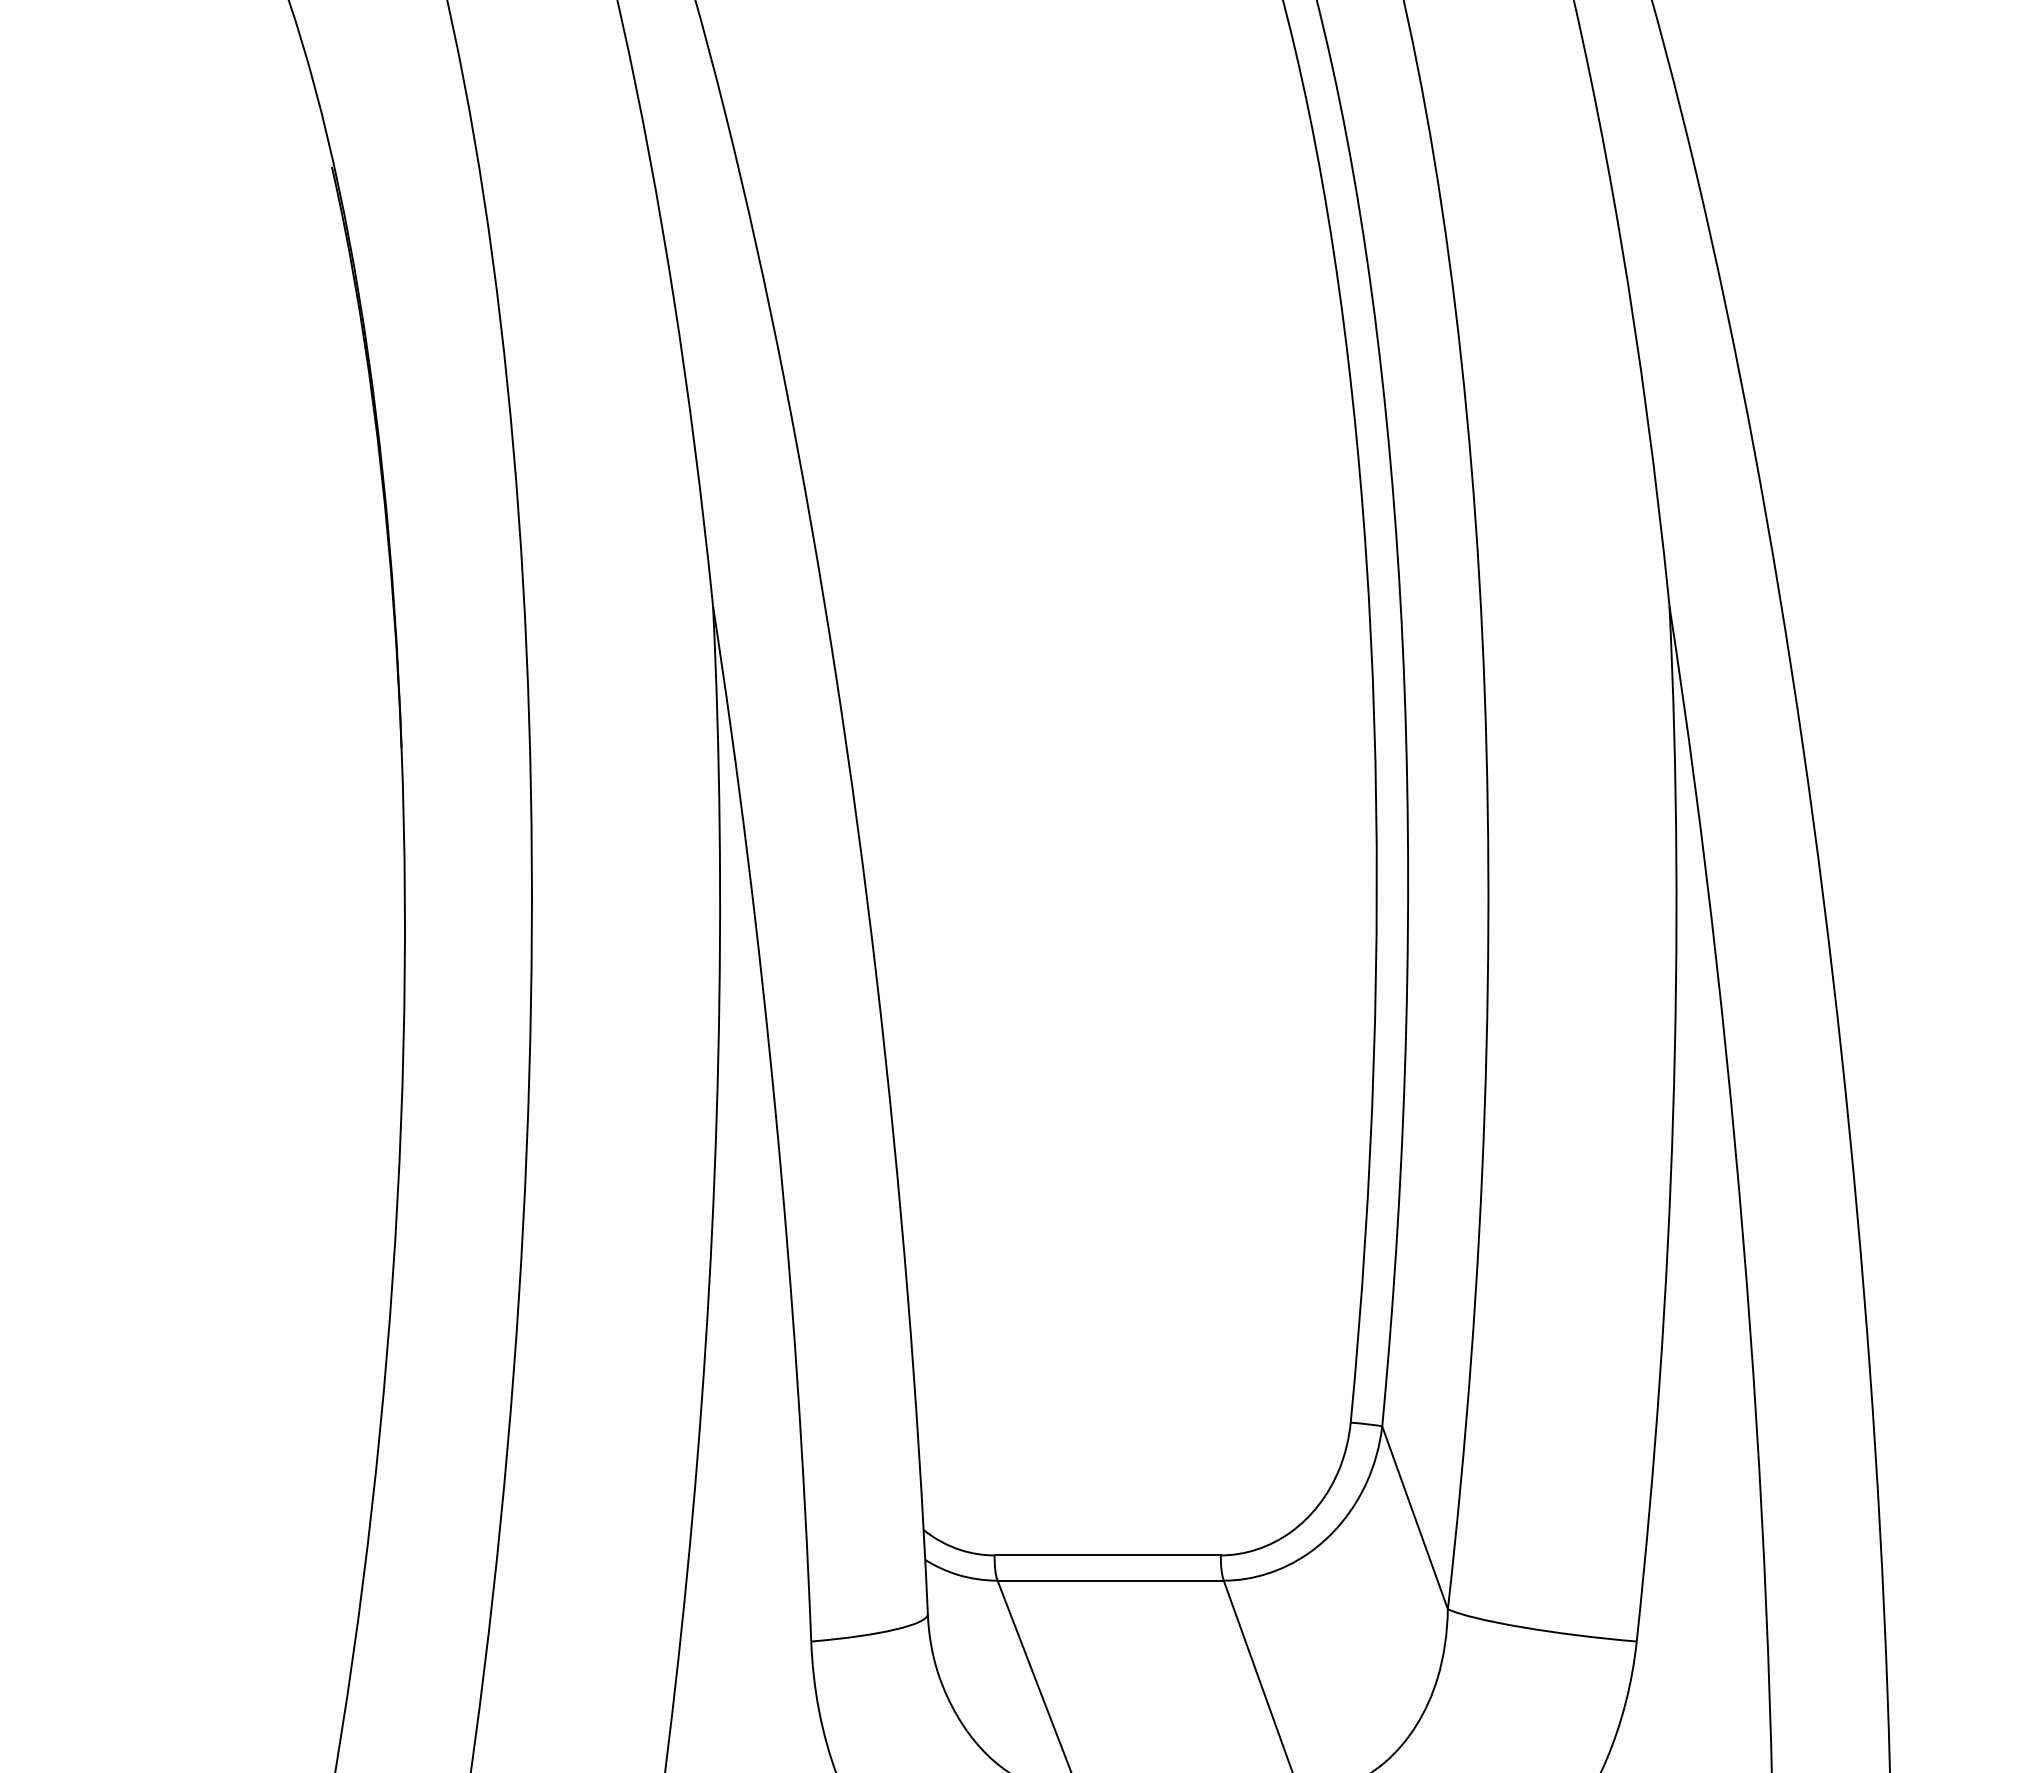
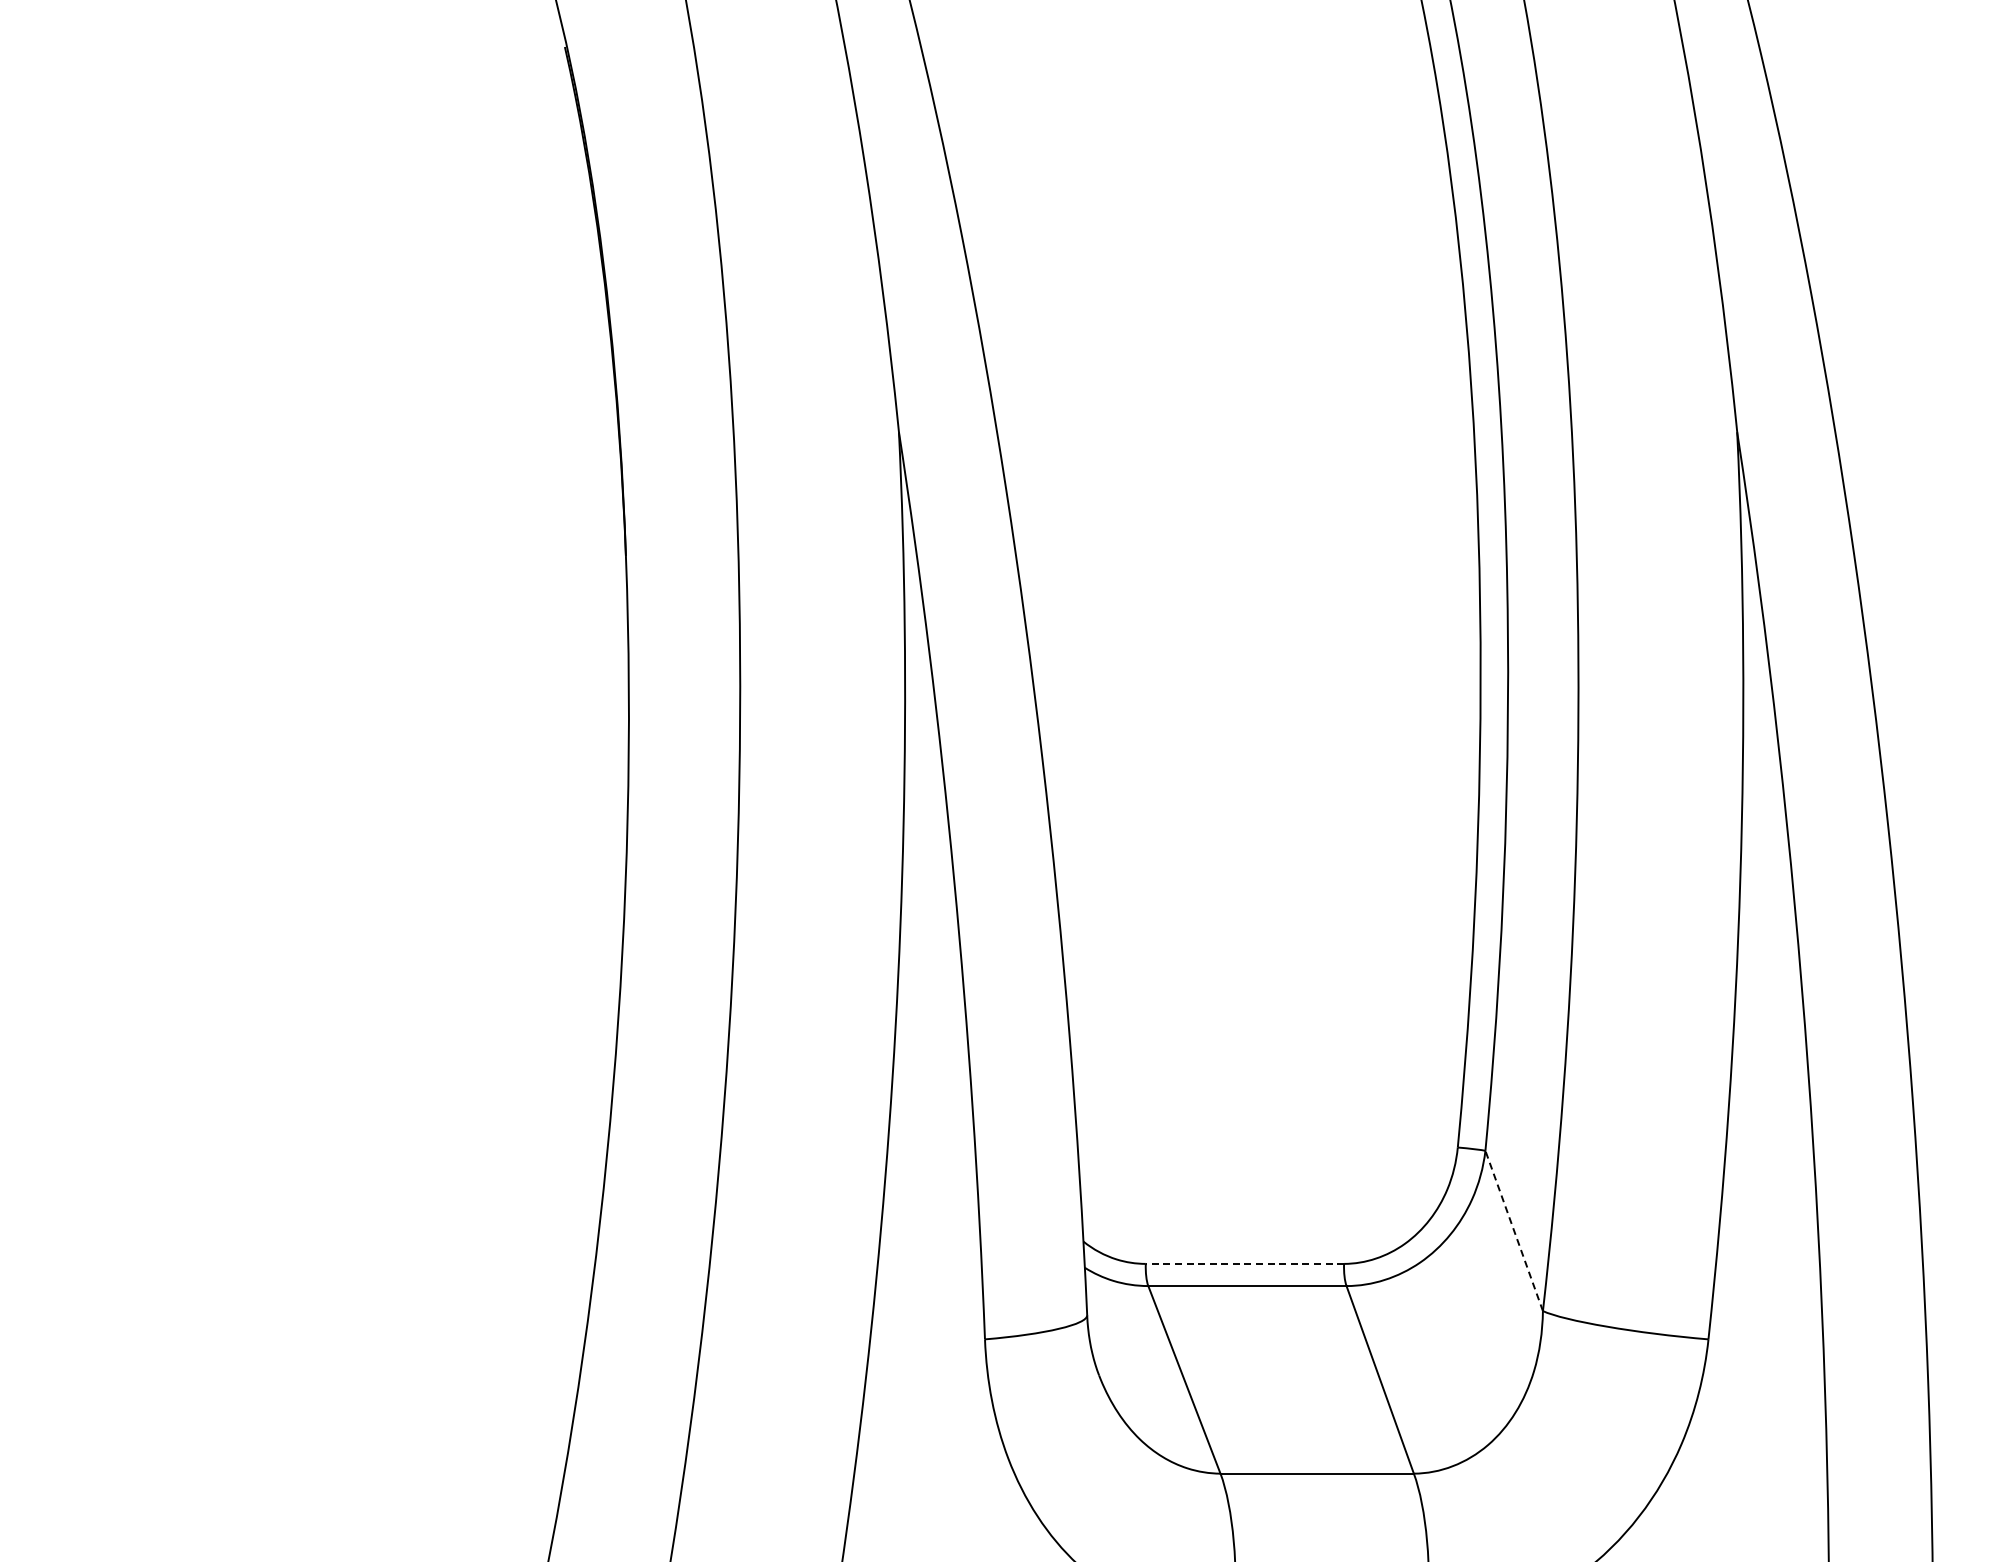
line: (1415, 1517) -> (1514, 1230), solid -> dashed
line: (1107, 1554) -> (1244, 1263), solid -> dashed

